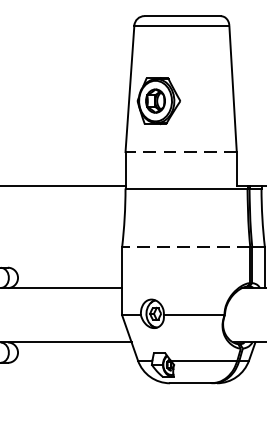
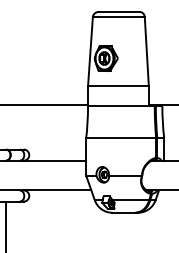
line: (179, 152) -> (117, 86), dashed -> solid
line: (184, 247) -> (120, 138), dashed -> solid

